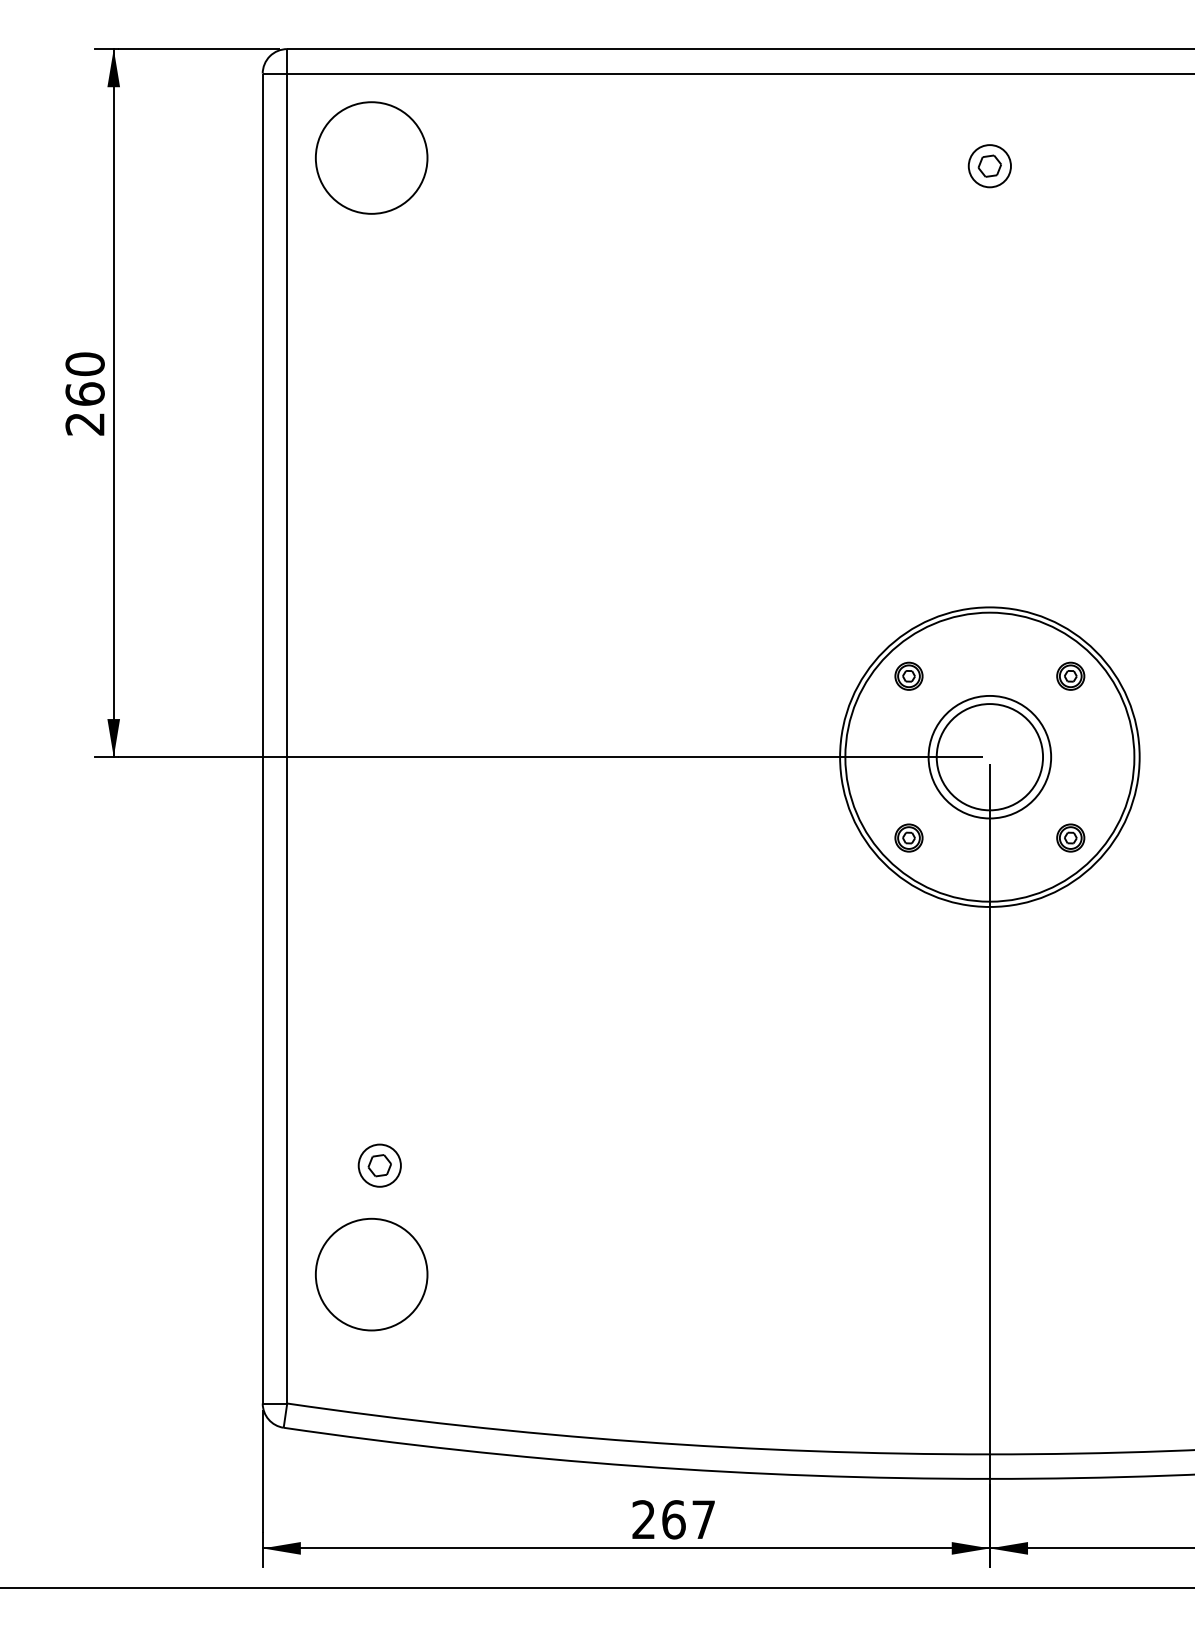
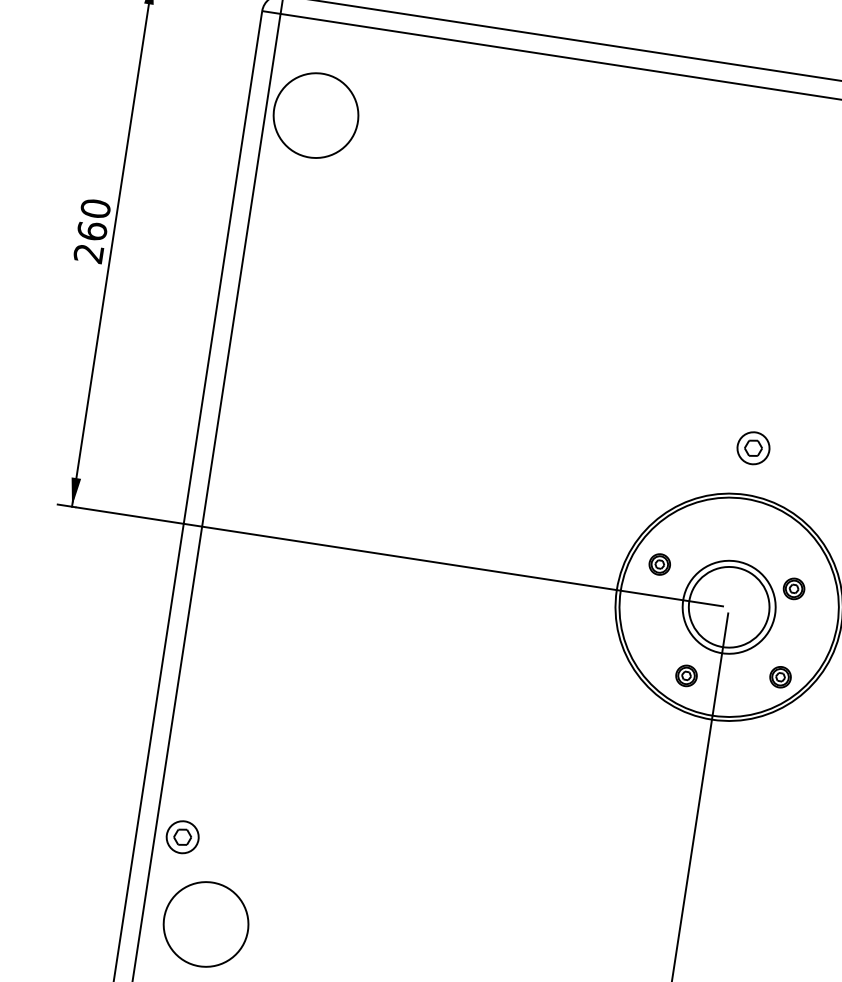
part: (371, 157) -> (315, 115), moved
part: (989, 166) -> (753, 448), moved
part: (908, 675) -> (659, 563), moved
part: (1070, 675) -> (793, 588), moved
part: (908, 837) -> (686, 675), moved
part: (379, 1165) -> (182, 837), moved

